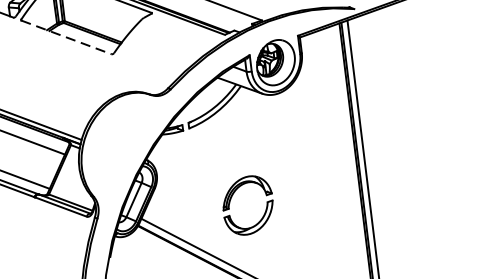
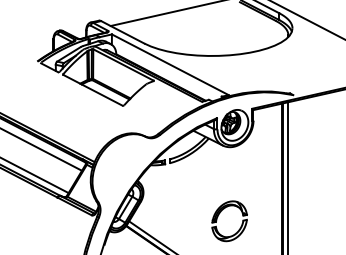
line: (67, 37) -> (93, 90), dashed -> solid
part: (231, 202) -> (218, 217), moved

